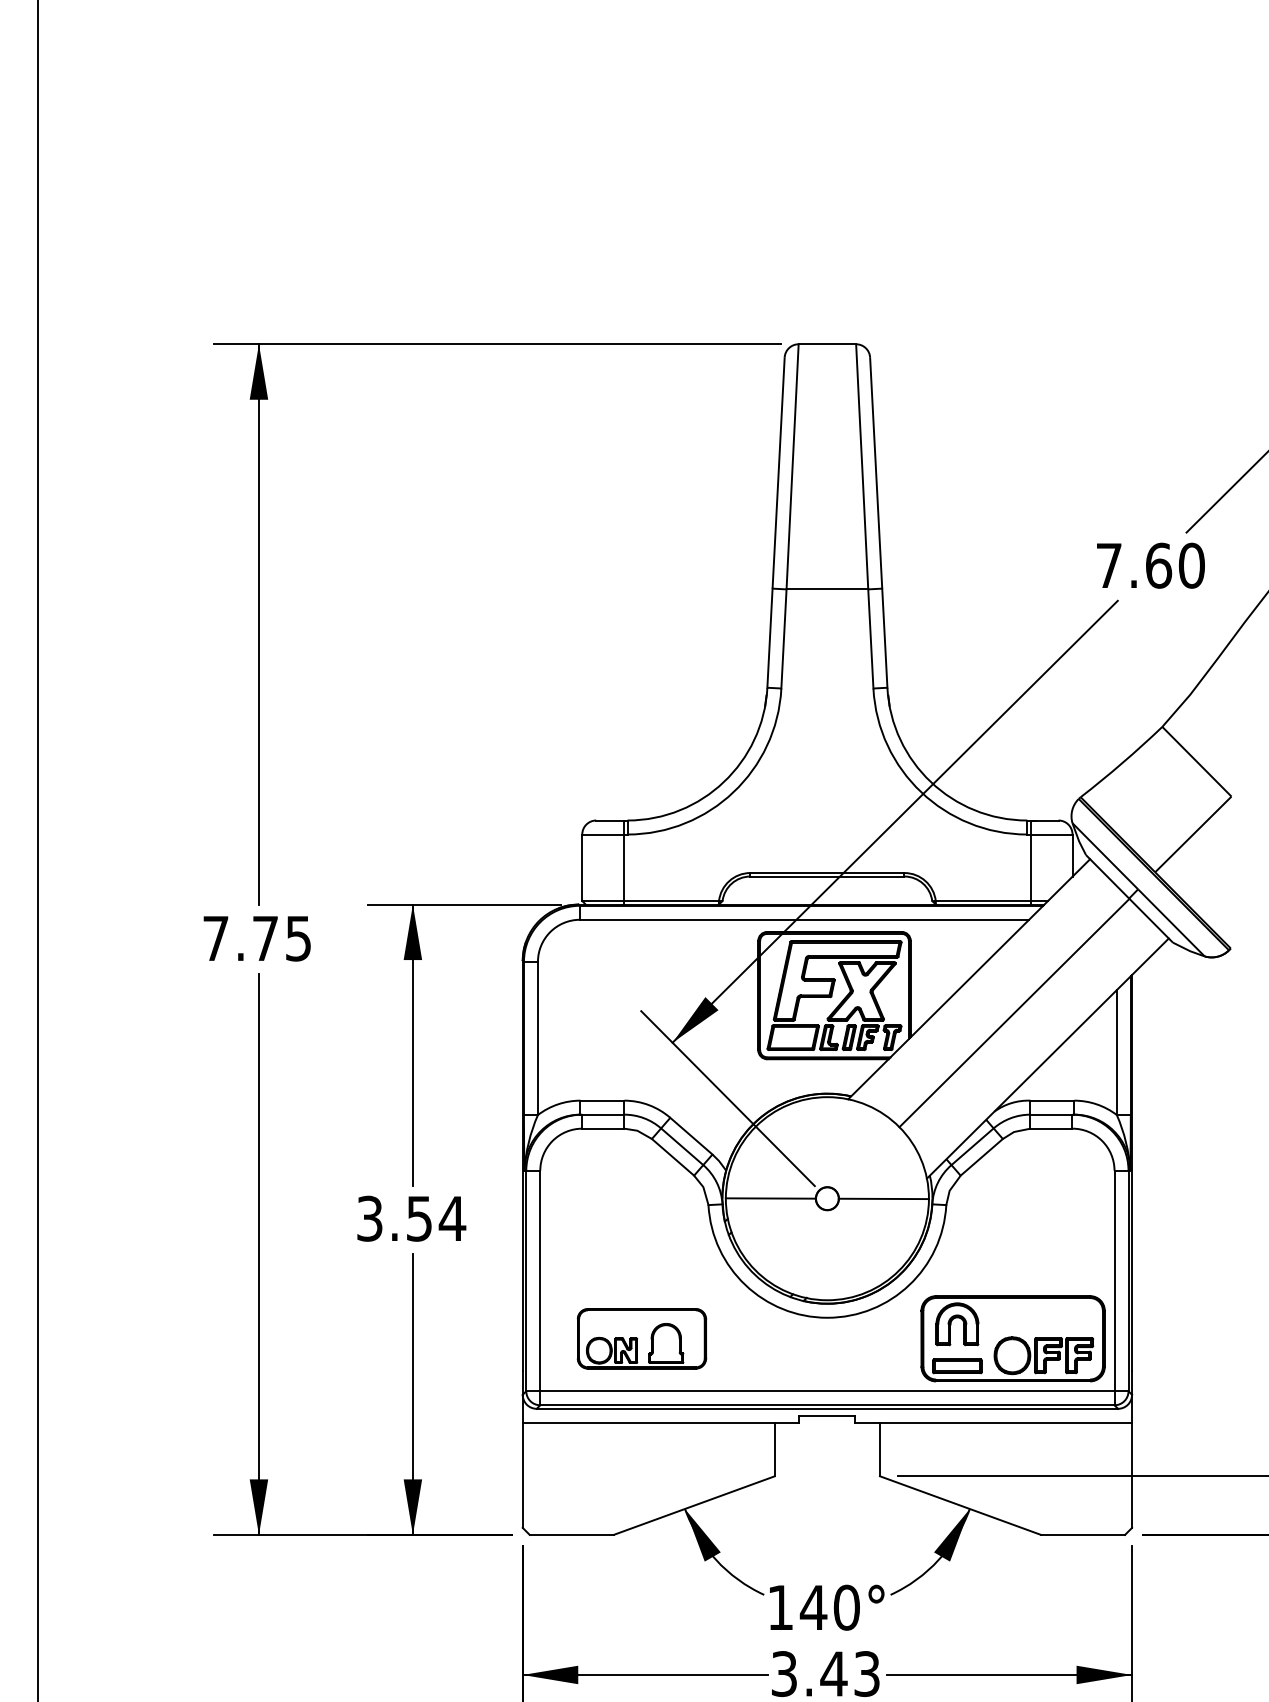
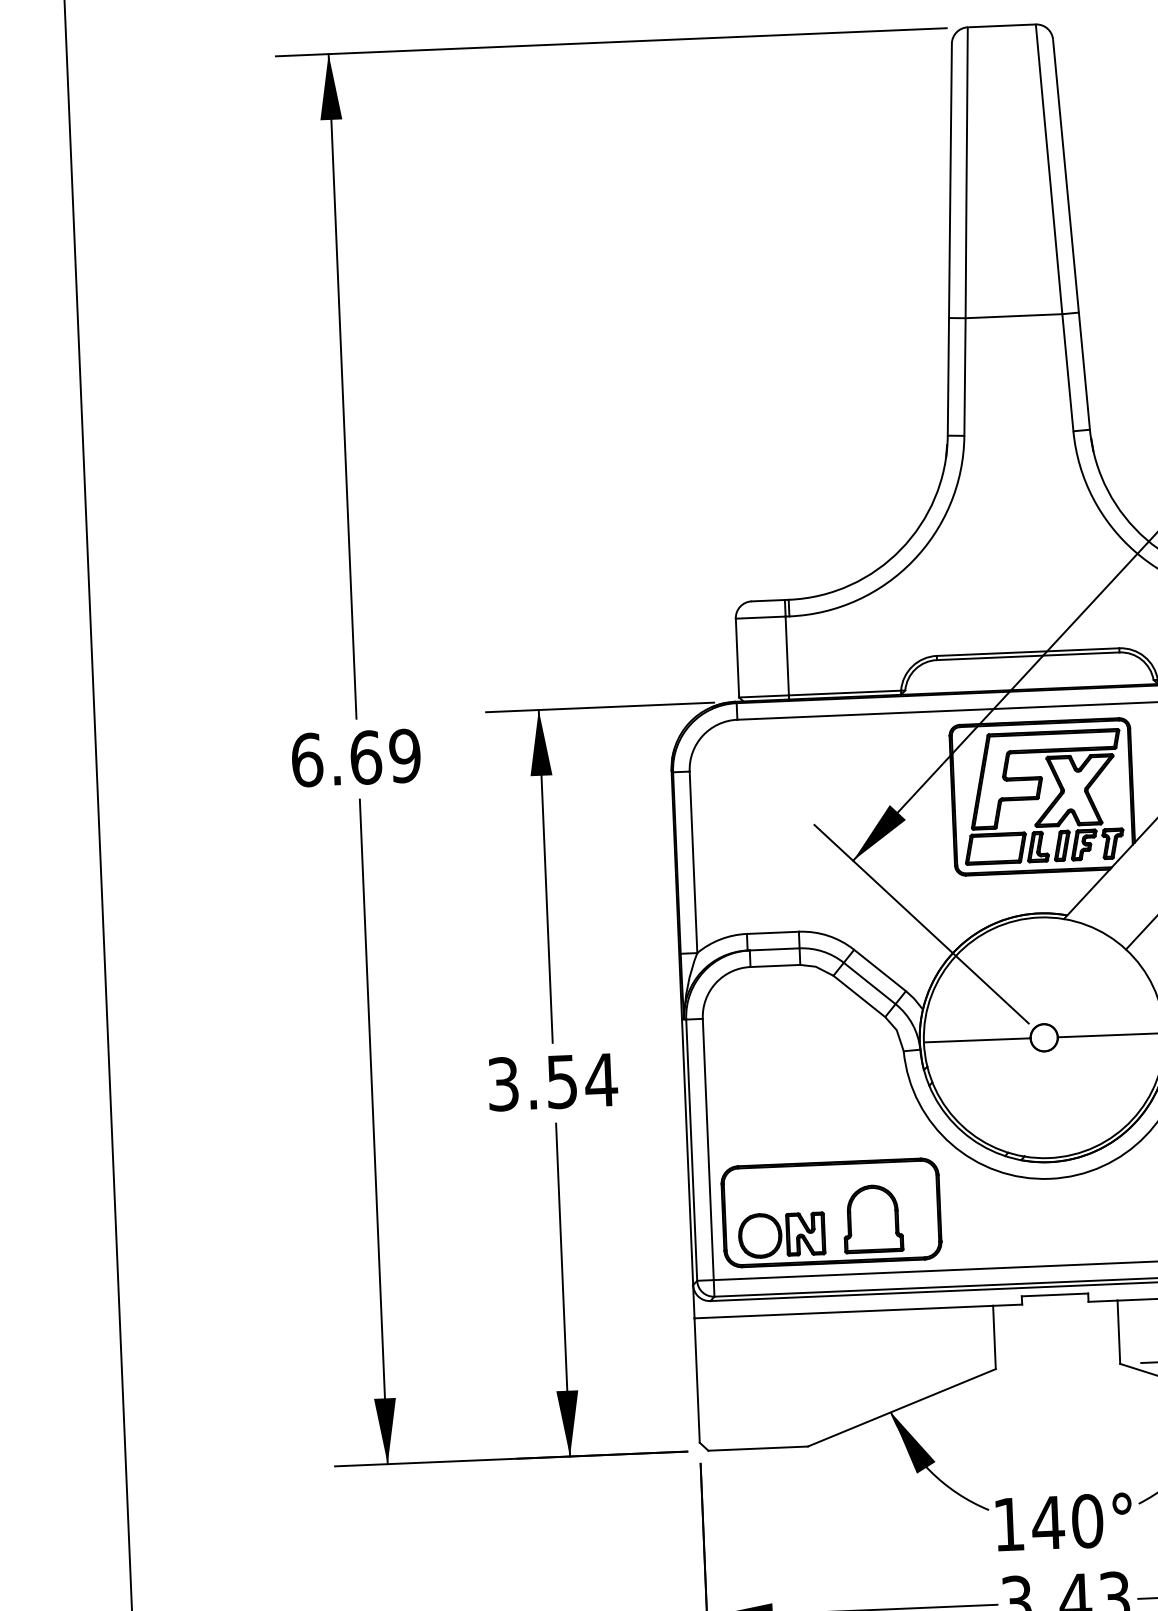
text: (257, 938) -> (356, 757), 7.75 -> 6.69
part: (641, 1338) -> (831, 1212), size x1.43

